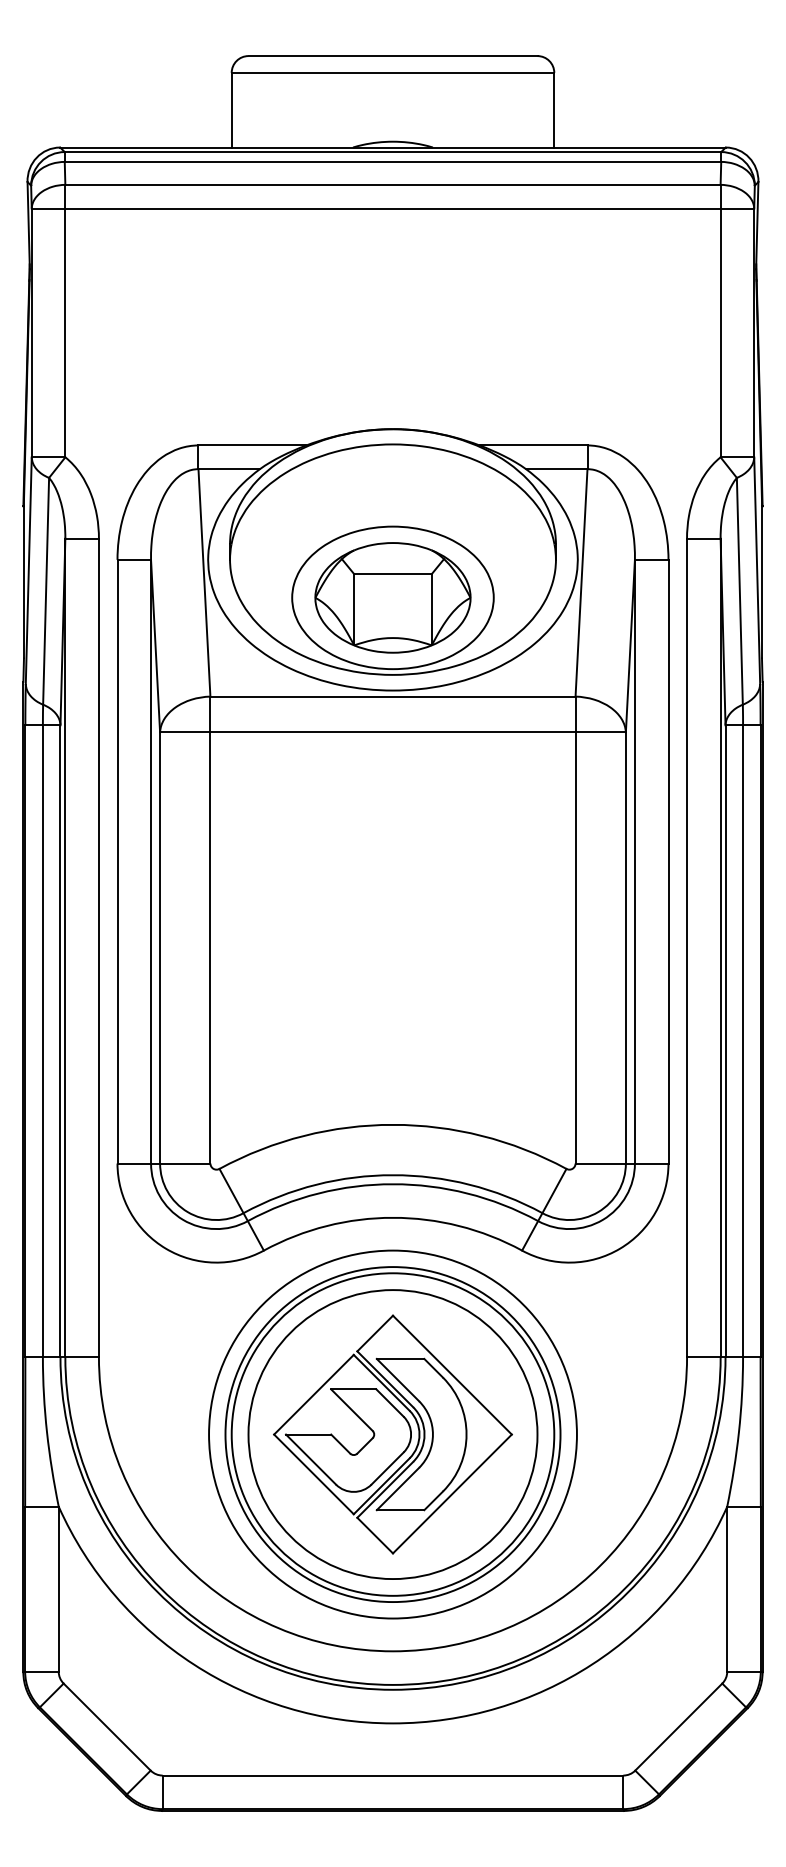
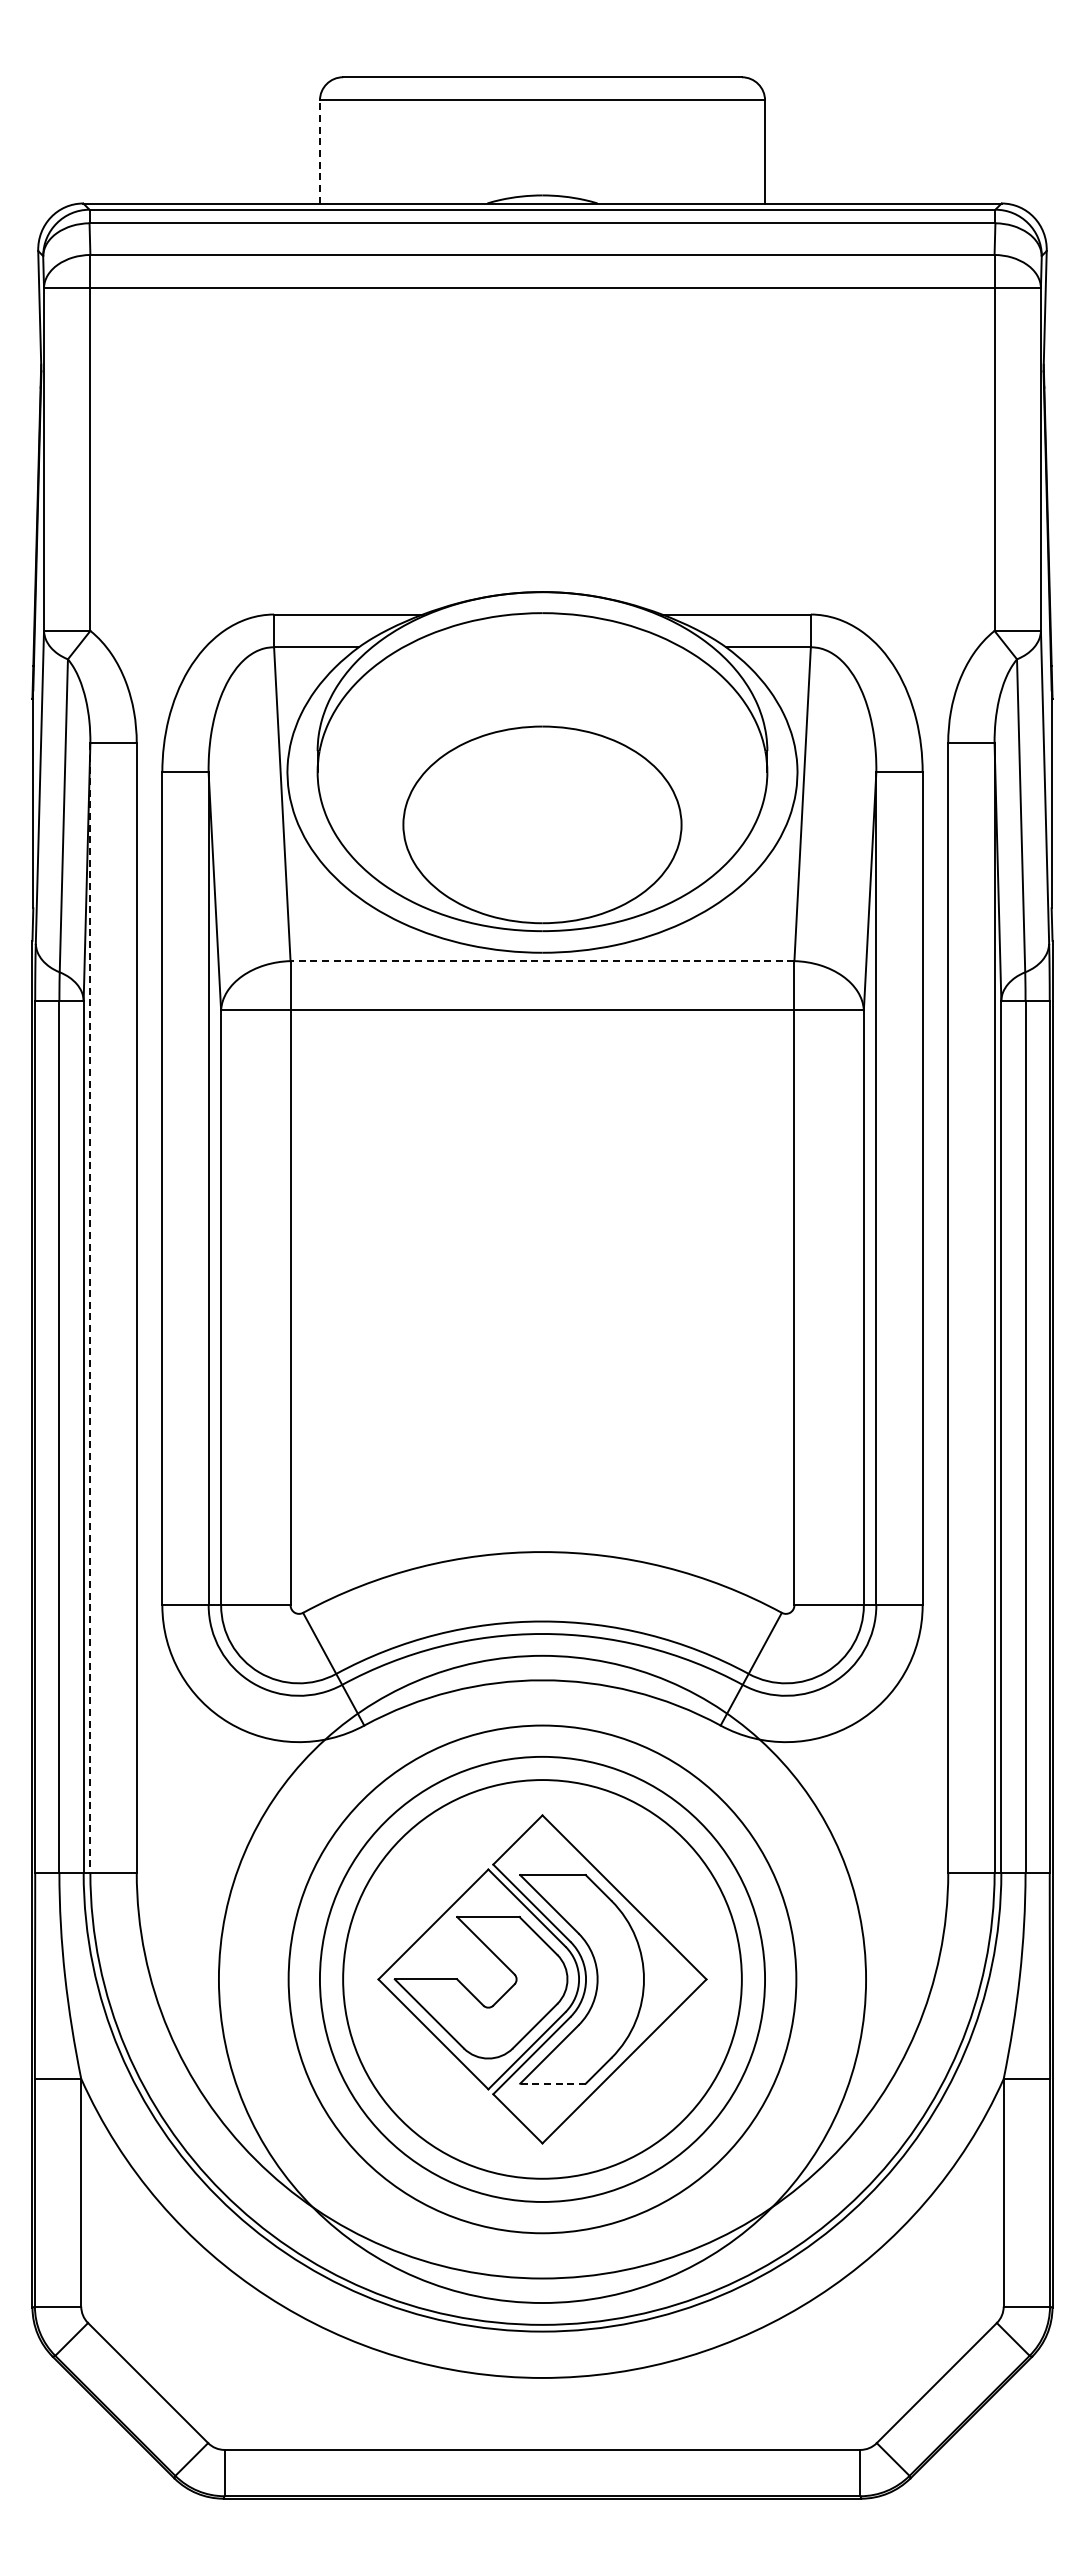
line: (231, 109) -> (319, 151), solid -> dashed
part: (393, 597) -> (542, 824), removed
line: (393, 696) -> (542, 961), solid -> dashed
line: (65, 948) -> (90, 1308), solid -> dashed
circle: (393, 1434) -> (542, 1979), size x1.4
line: (400, 1509) -> (552, 2083), solid -> dashed

